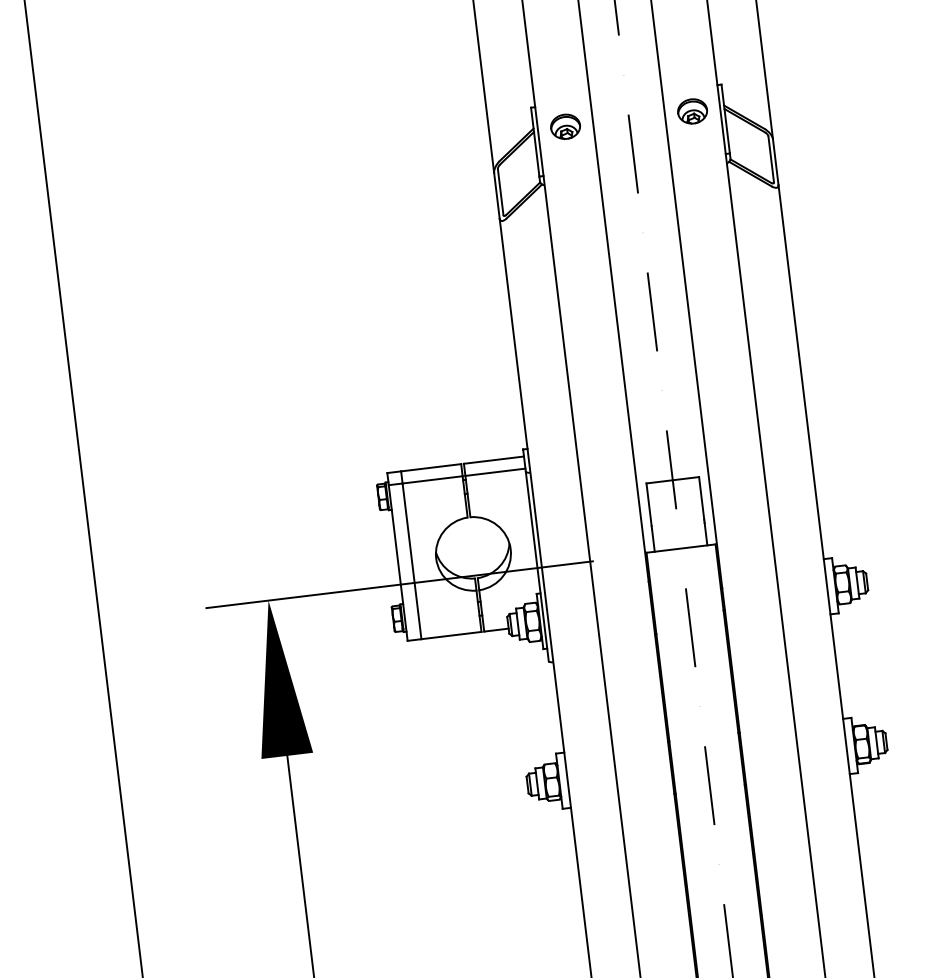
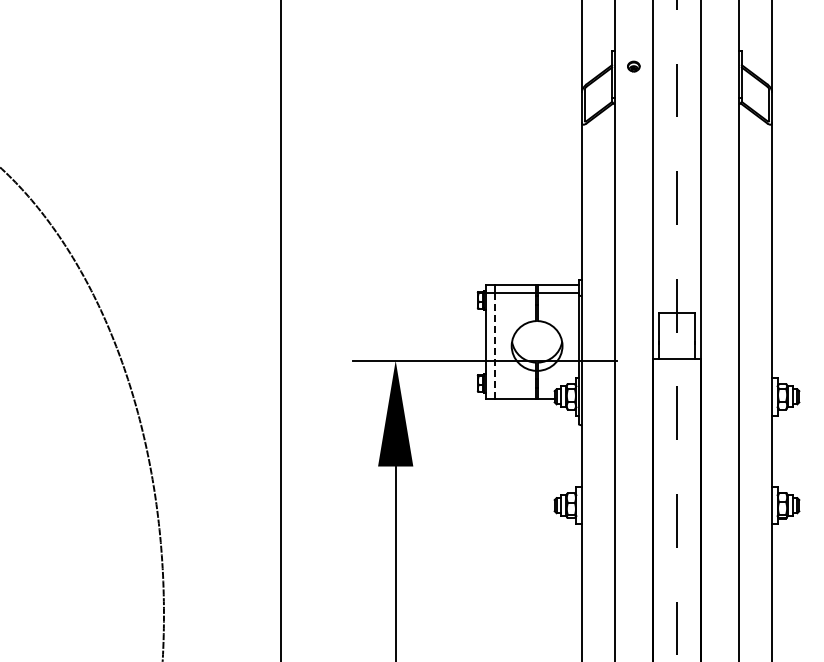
part: (691, 111) -> (719, 66), removed
part: (565, 126) -> (633, 66), size x0.6
line: (412, 560) -> (495, 345), solid -> dashed

